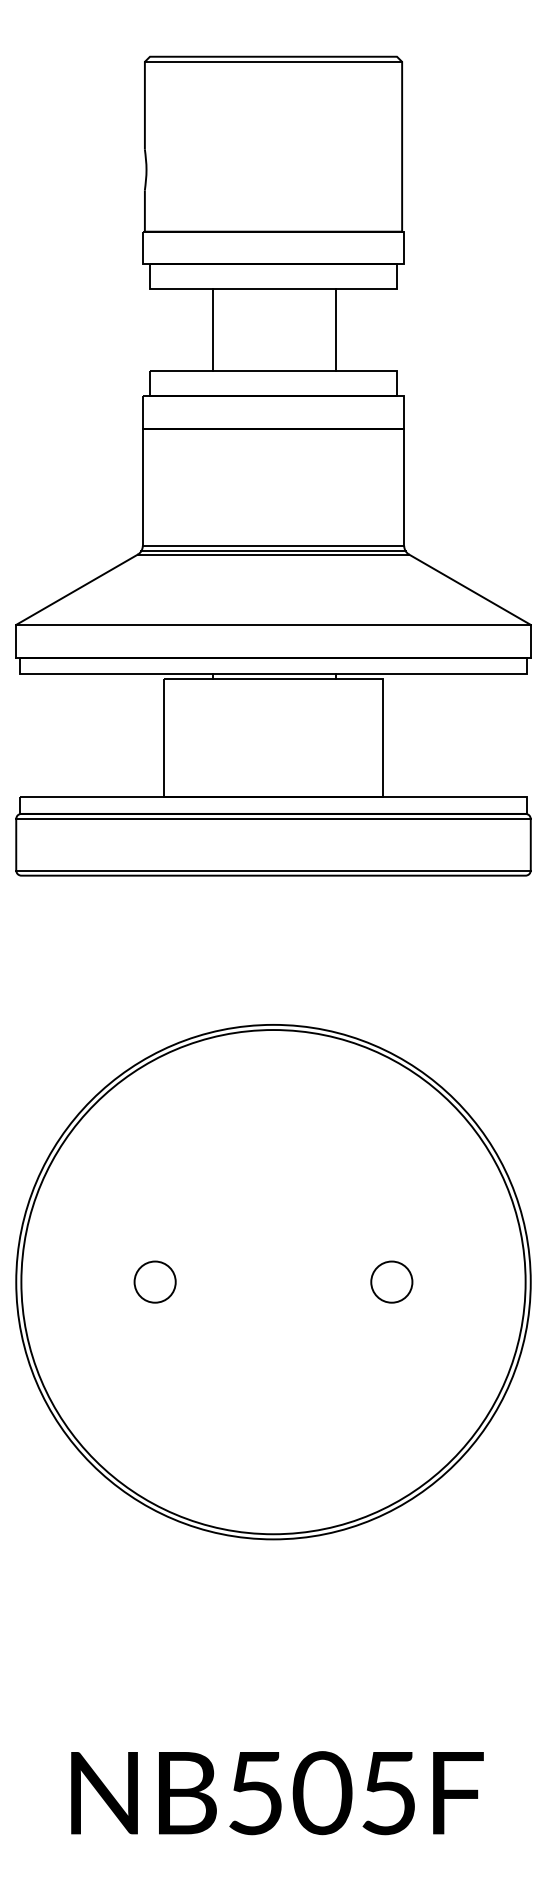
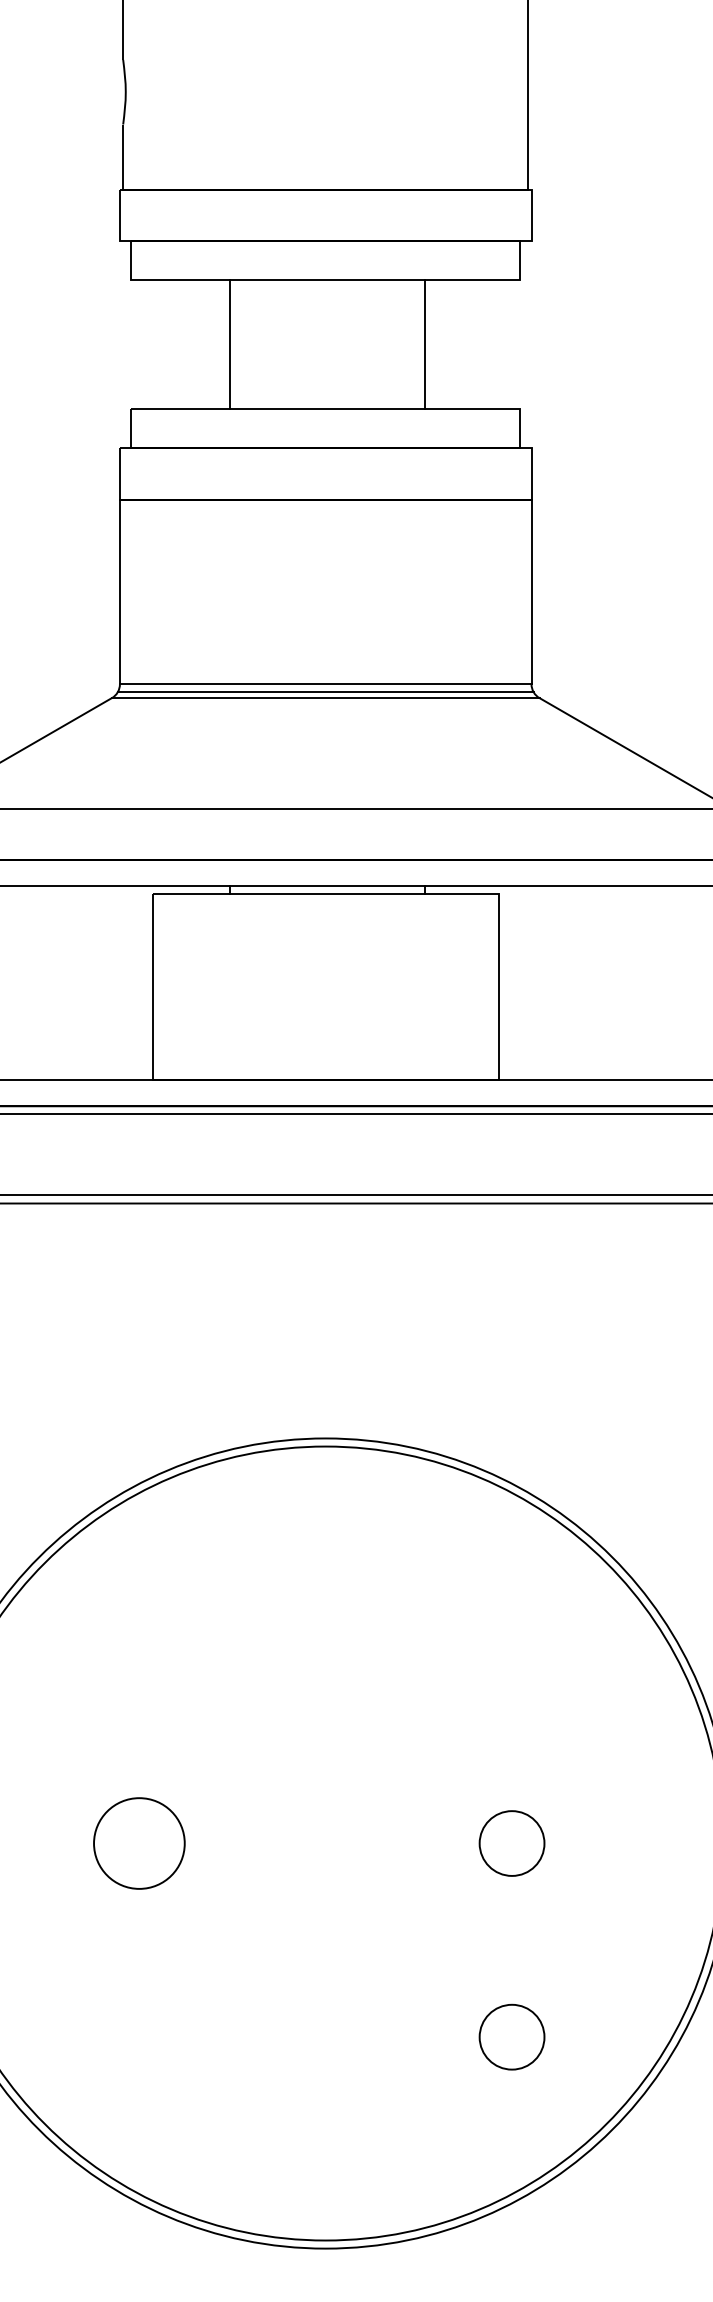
circle: (154, 1281) -> (138, 1842), size x1.4
circle: (391, 1404) -> (511, 2036), added

